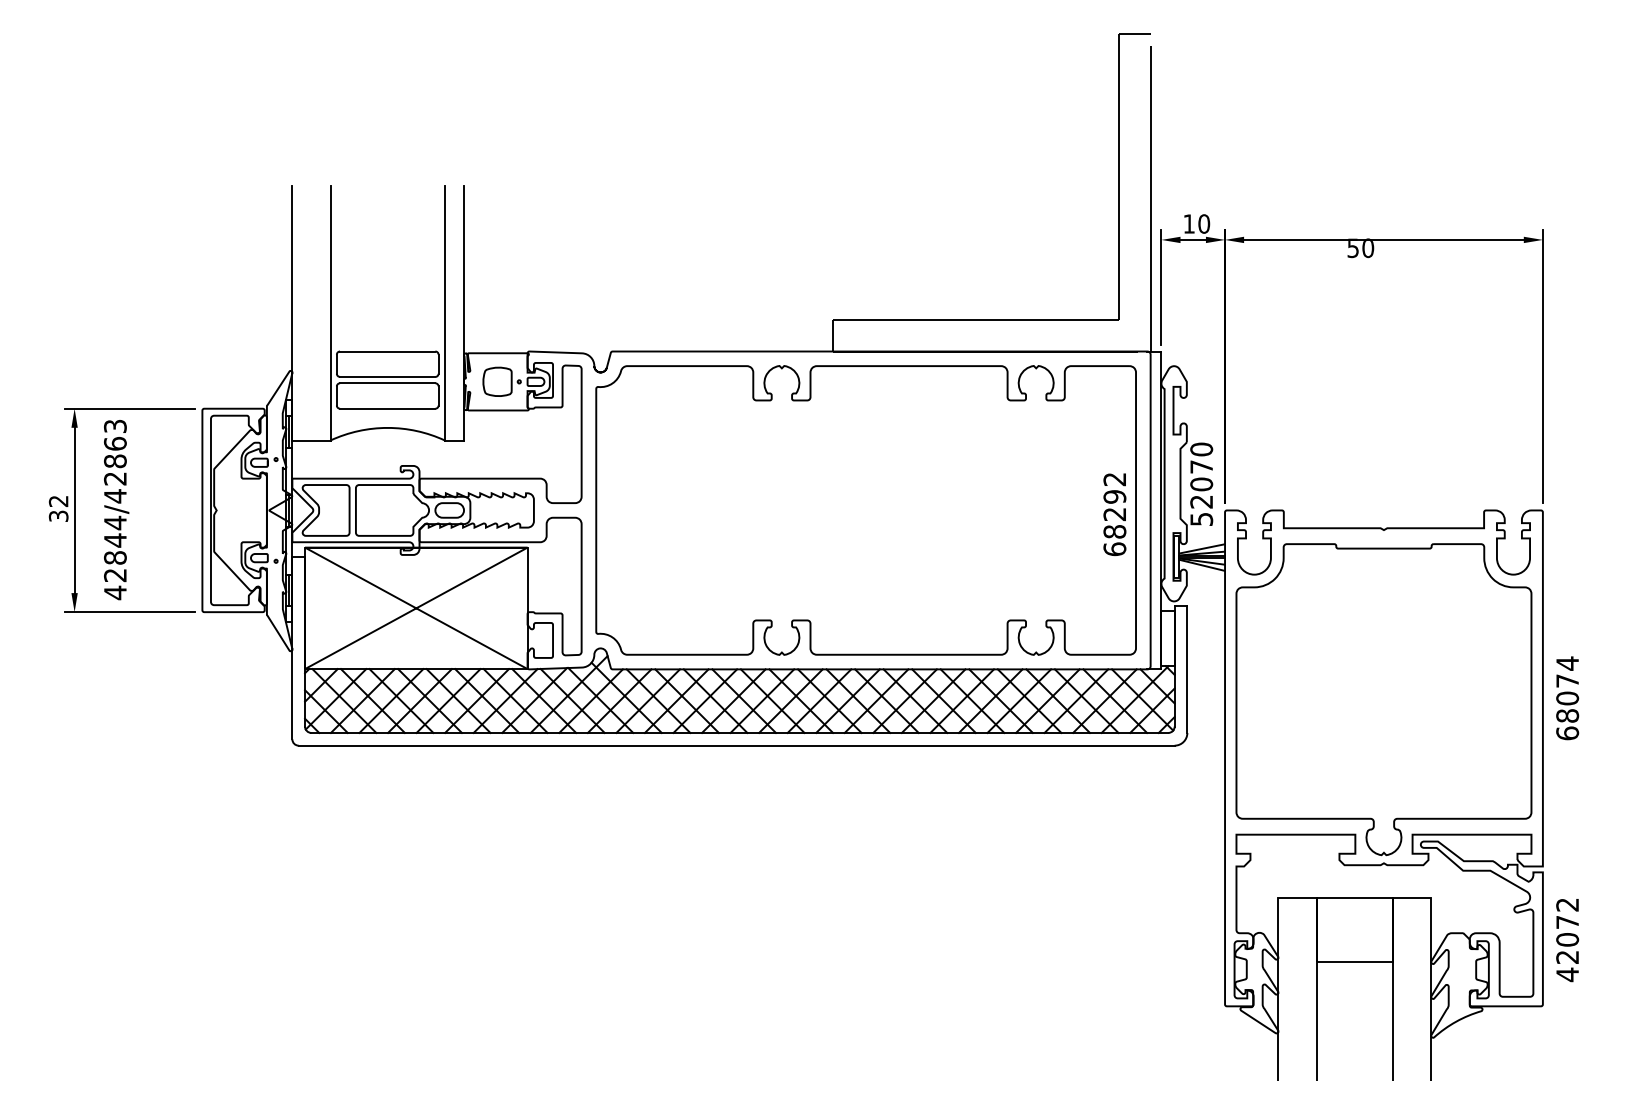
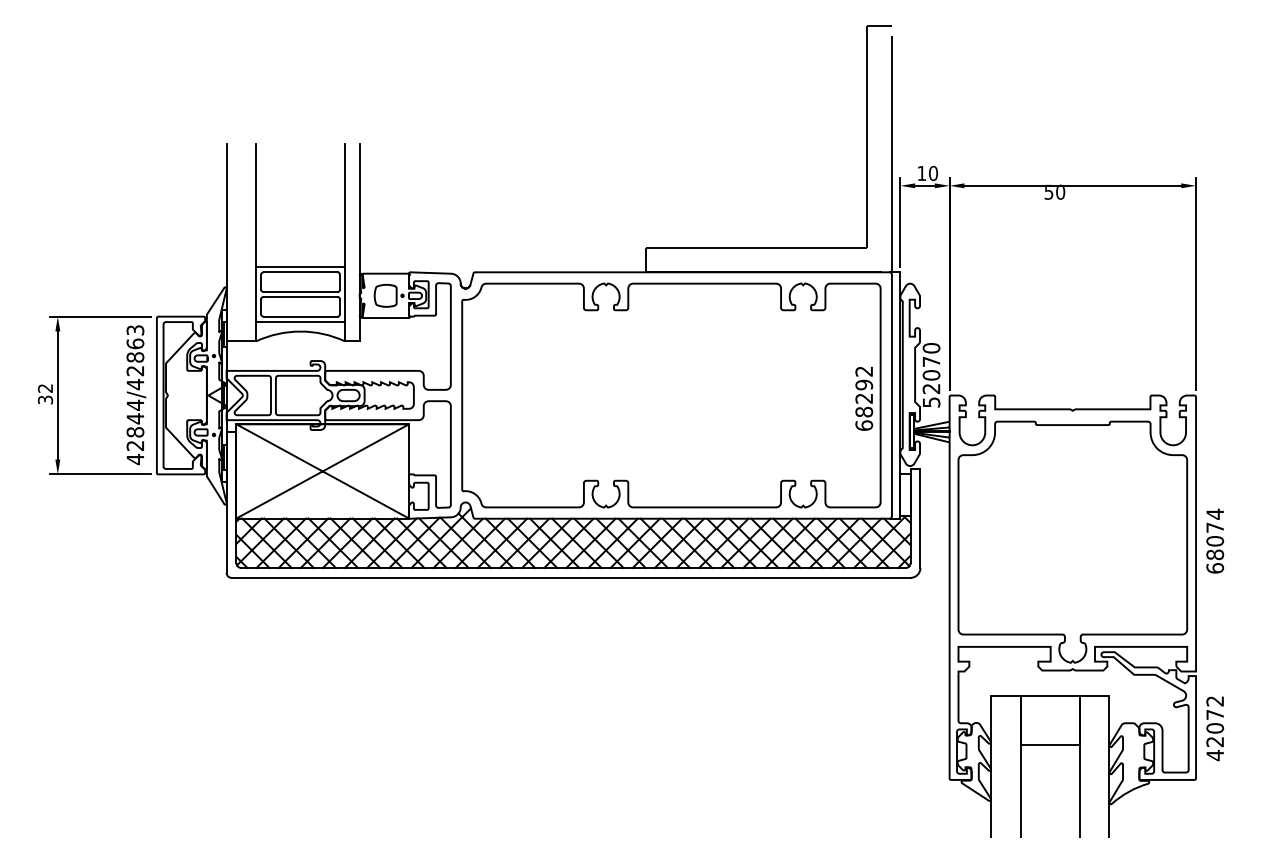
line: (387, 345) -> (300, 267), added
line: (387, 414) -> (300, 321), added
text: (116, 510) -> (136, 395), moved

